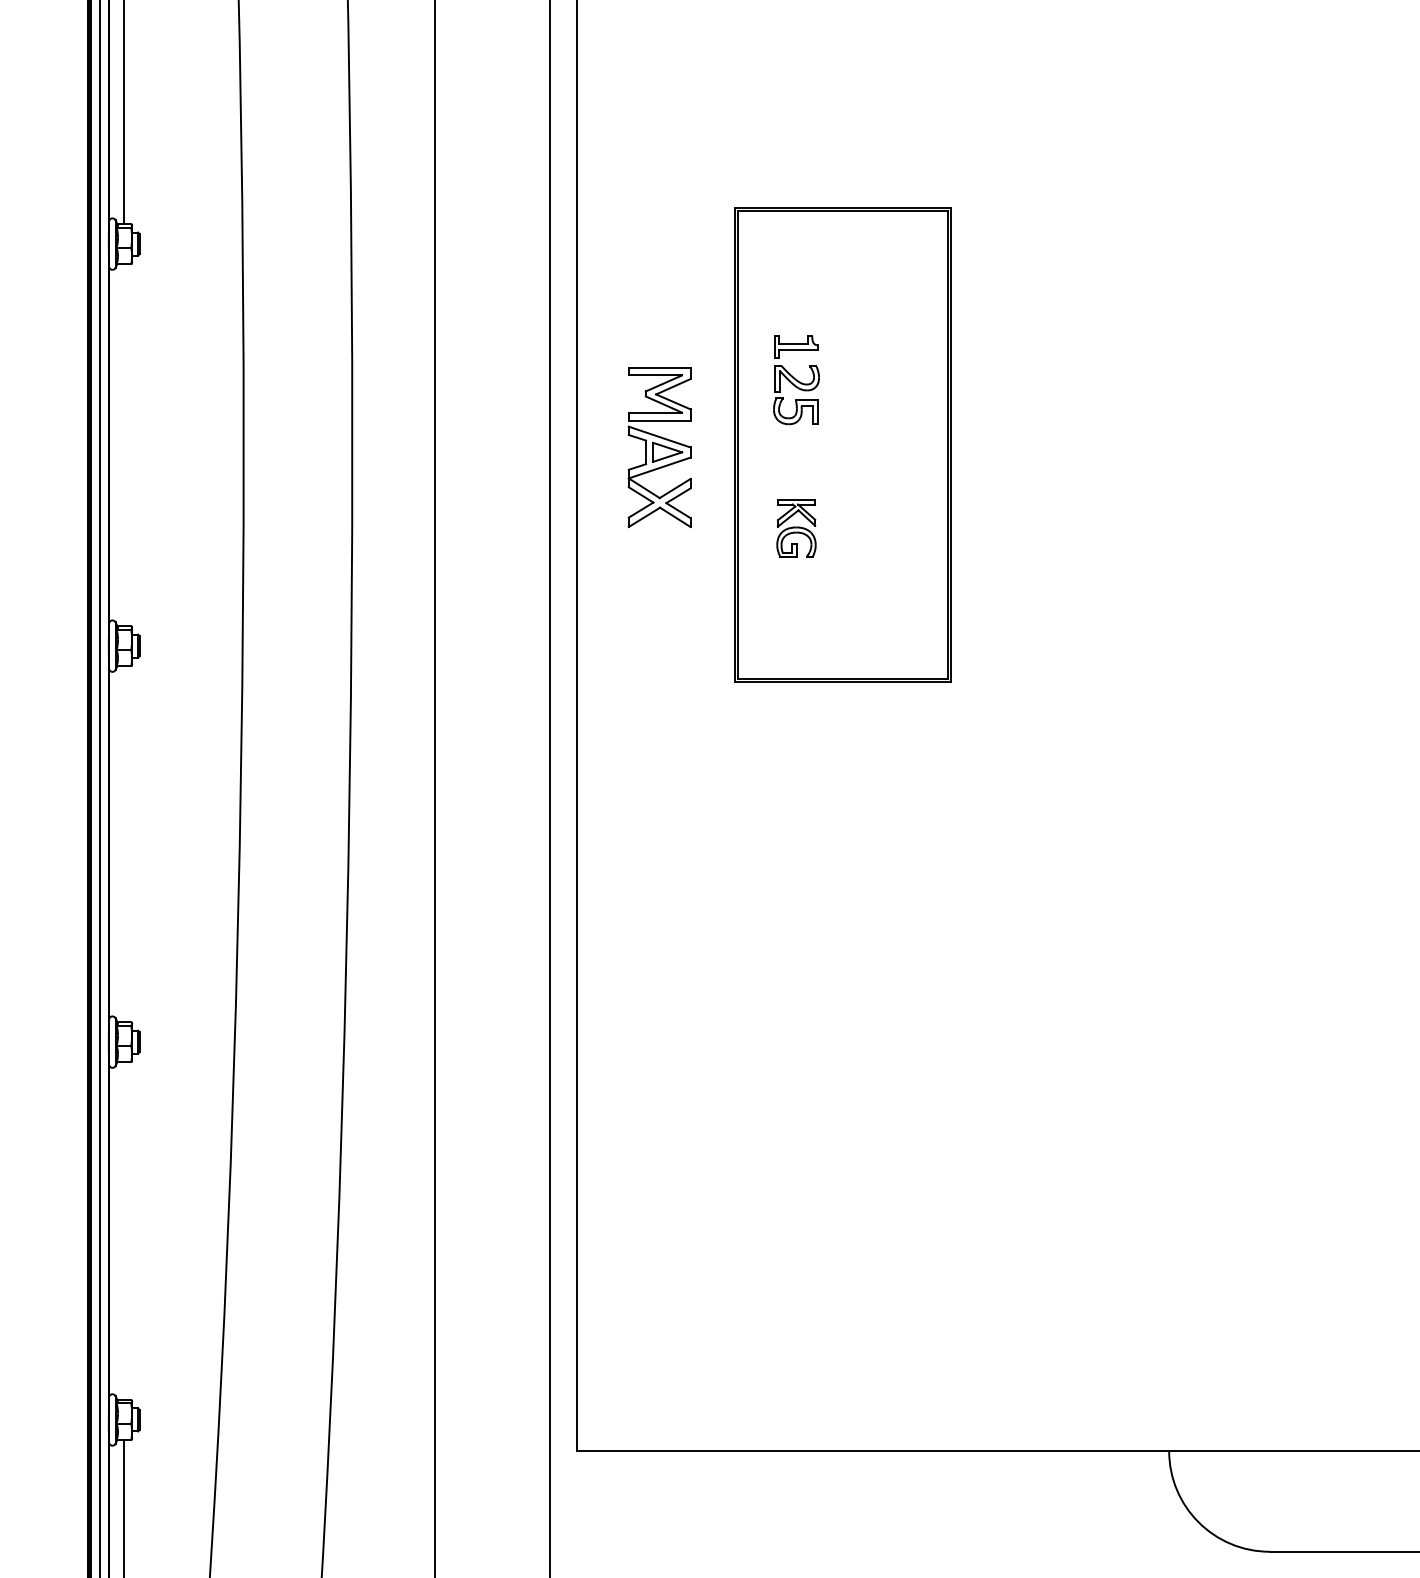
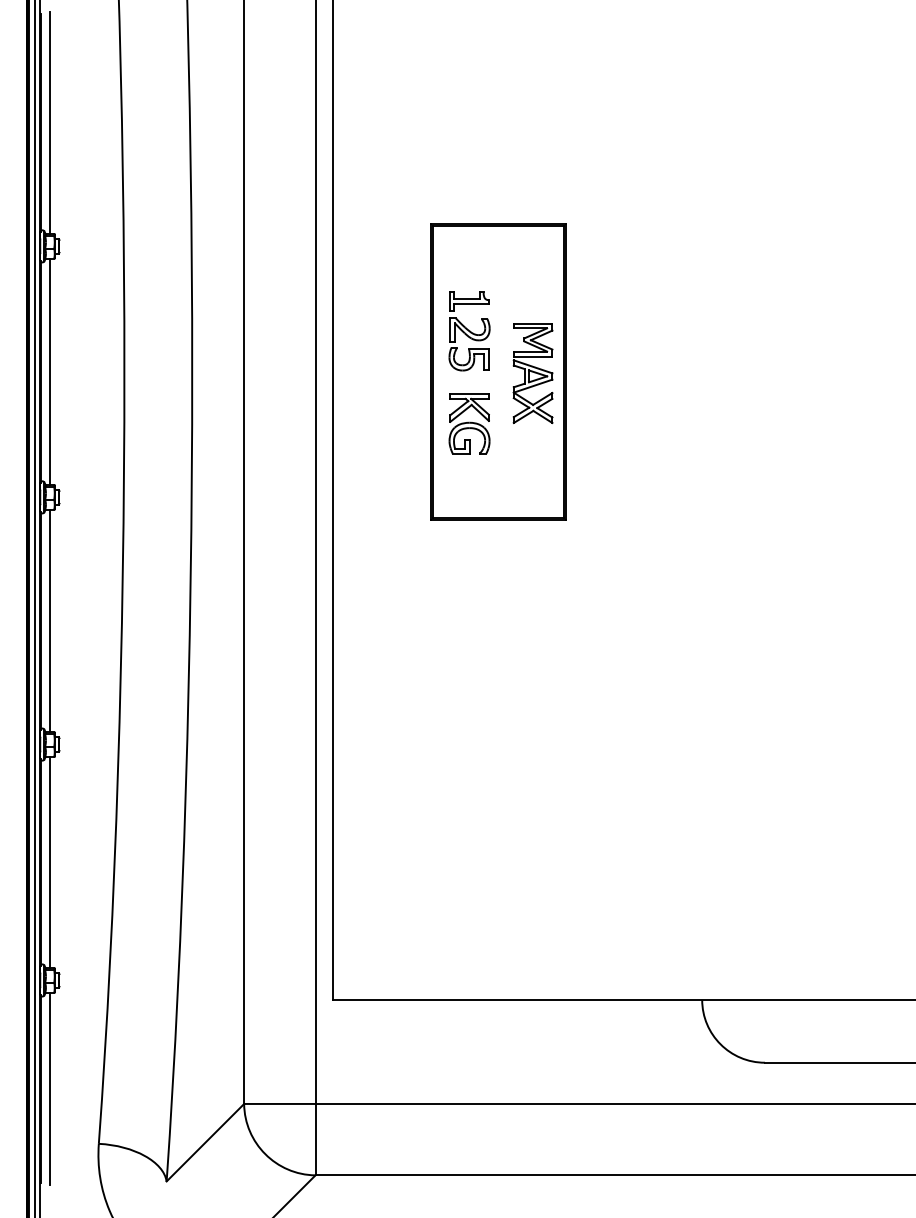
part: (796, 380) -> (469, 331), size x1.43
line: (123, 444) -> (49, 371), added
part: (658, 447) -> (532, 373), moved
part: (796, 527) -> (469, 423), size x1.67
line: (123, 843) -> (49, 620), added
line: (123, 1231) -> (49, 862), added

